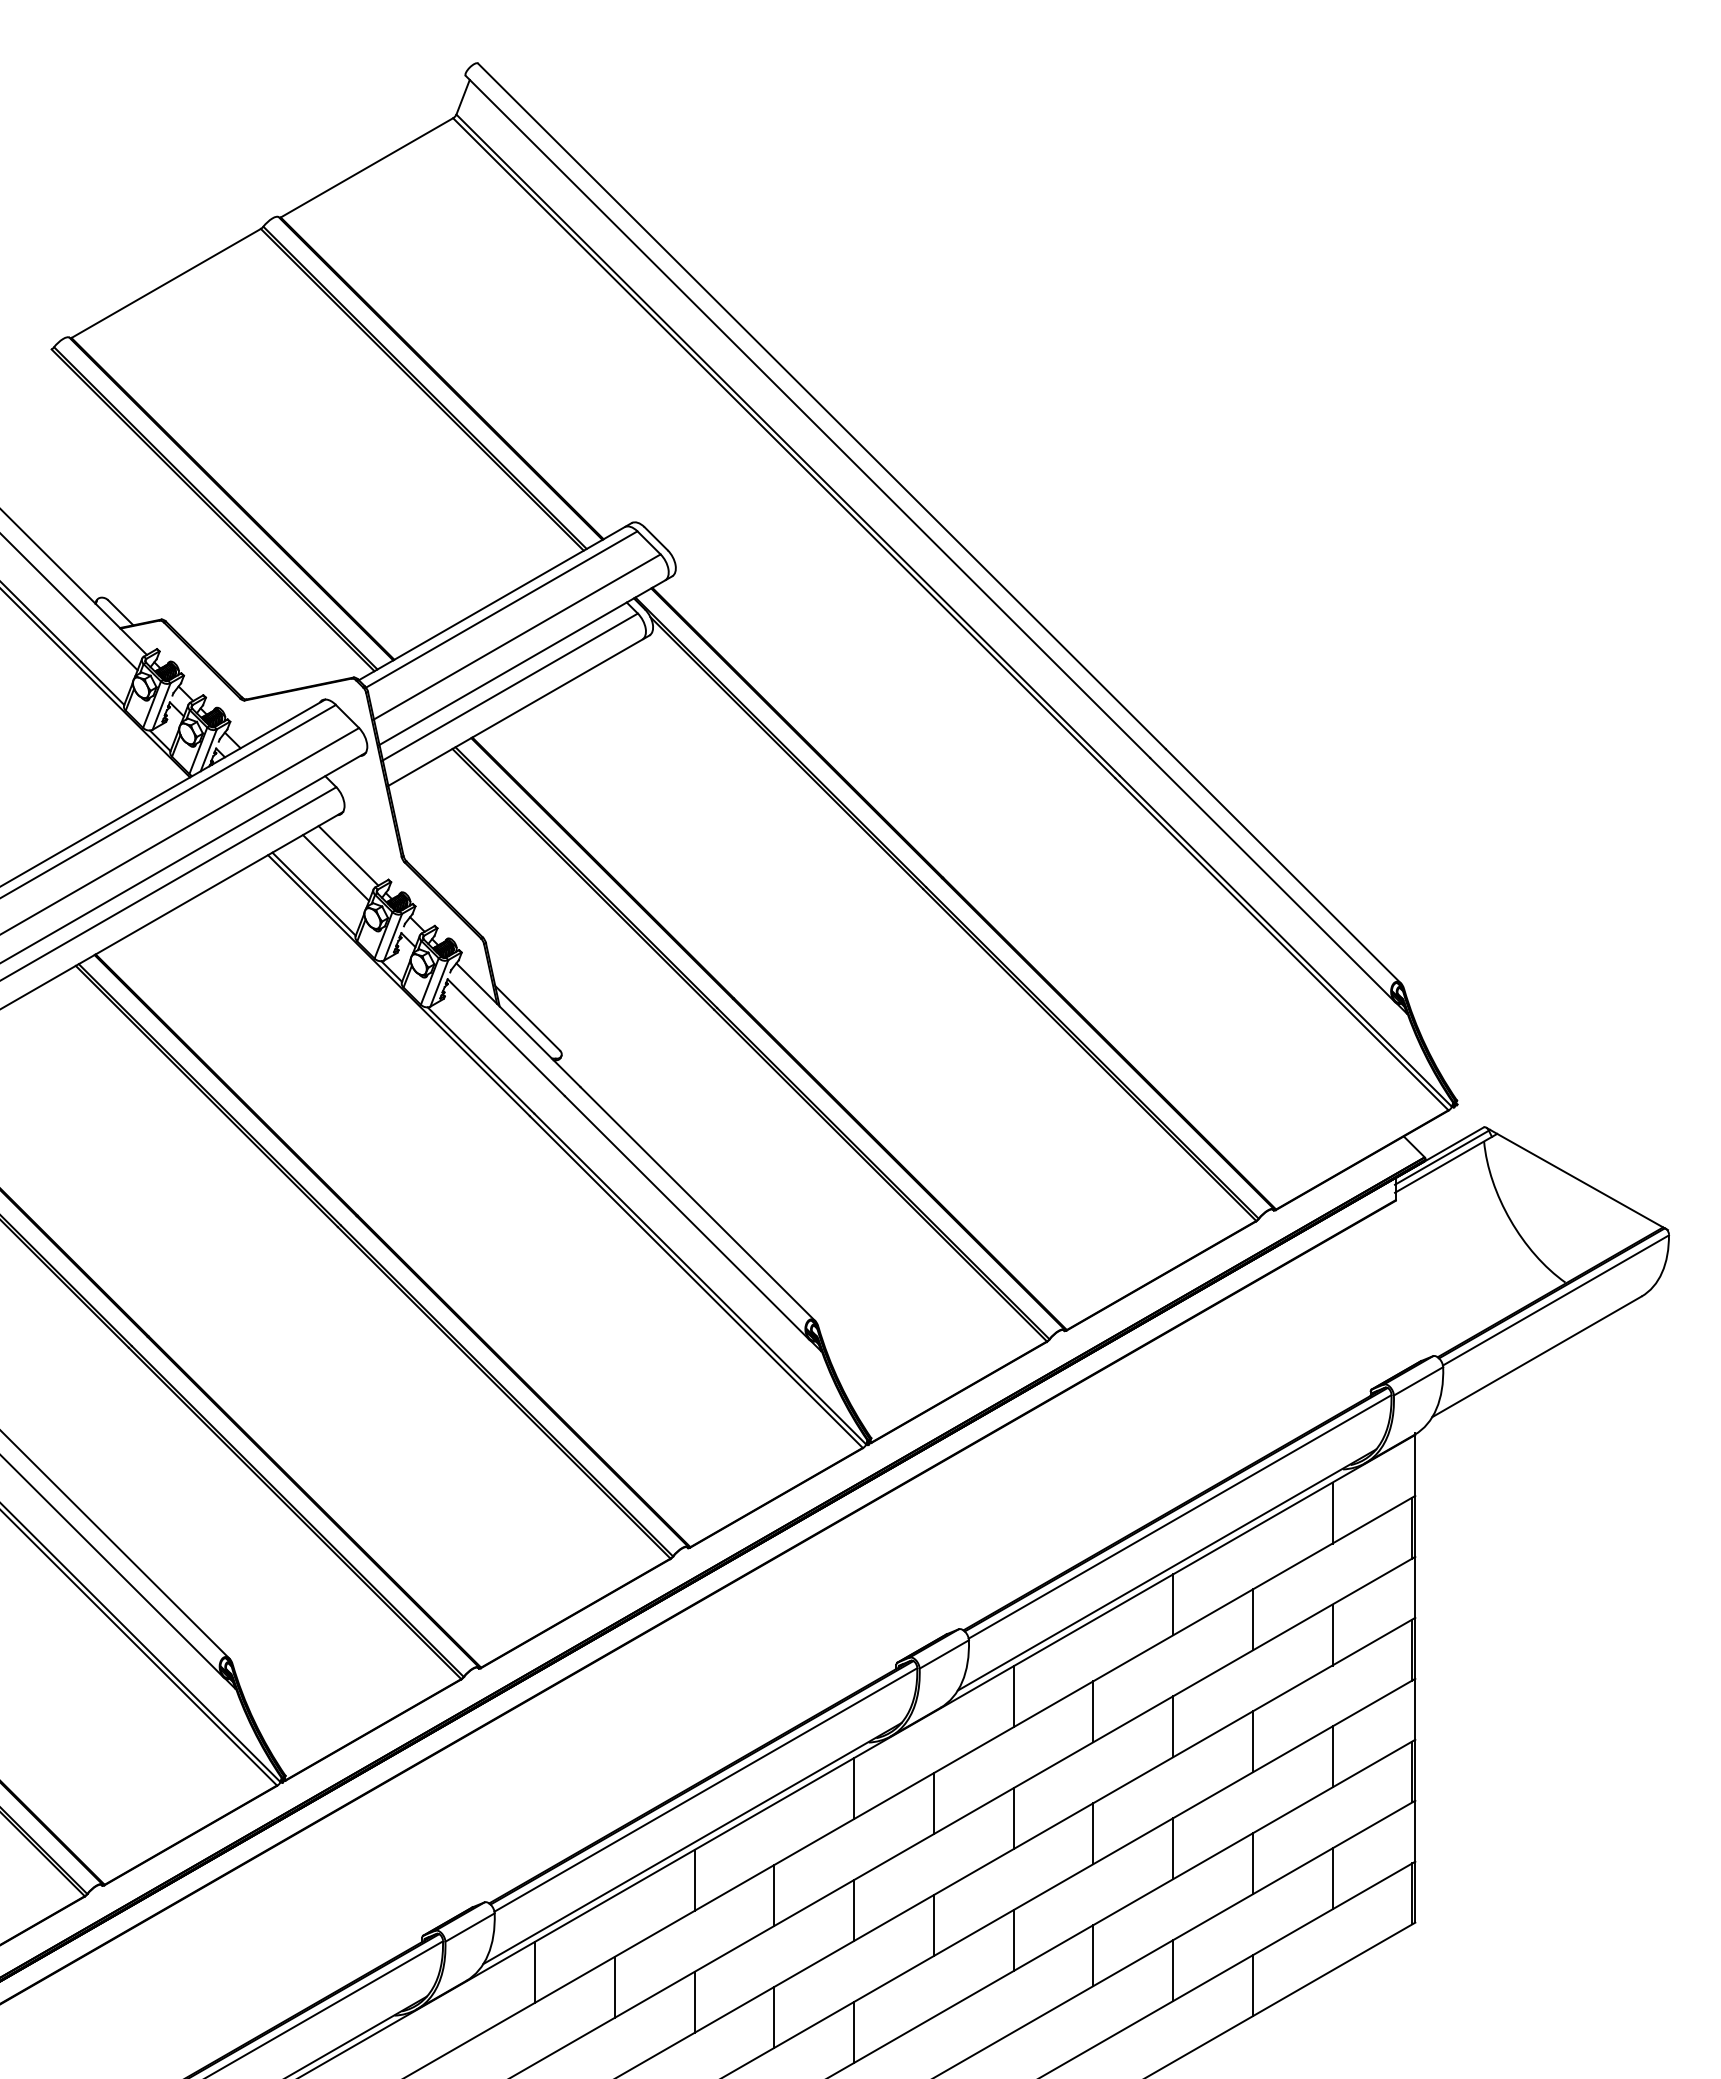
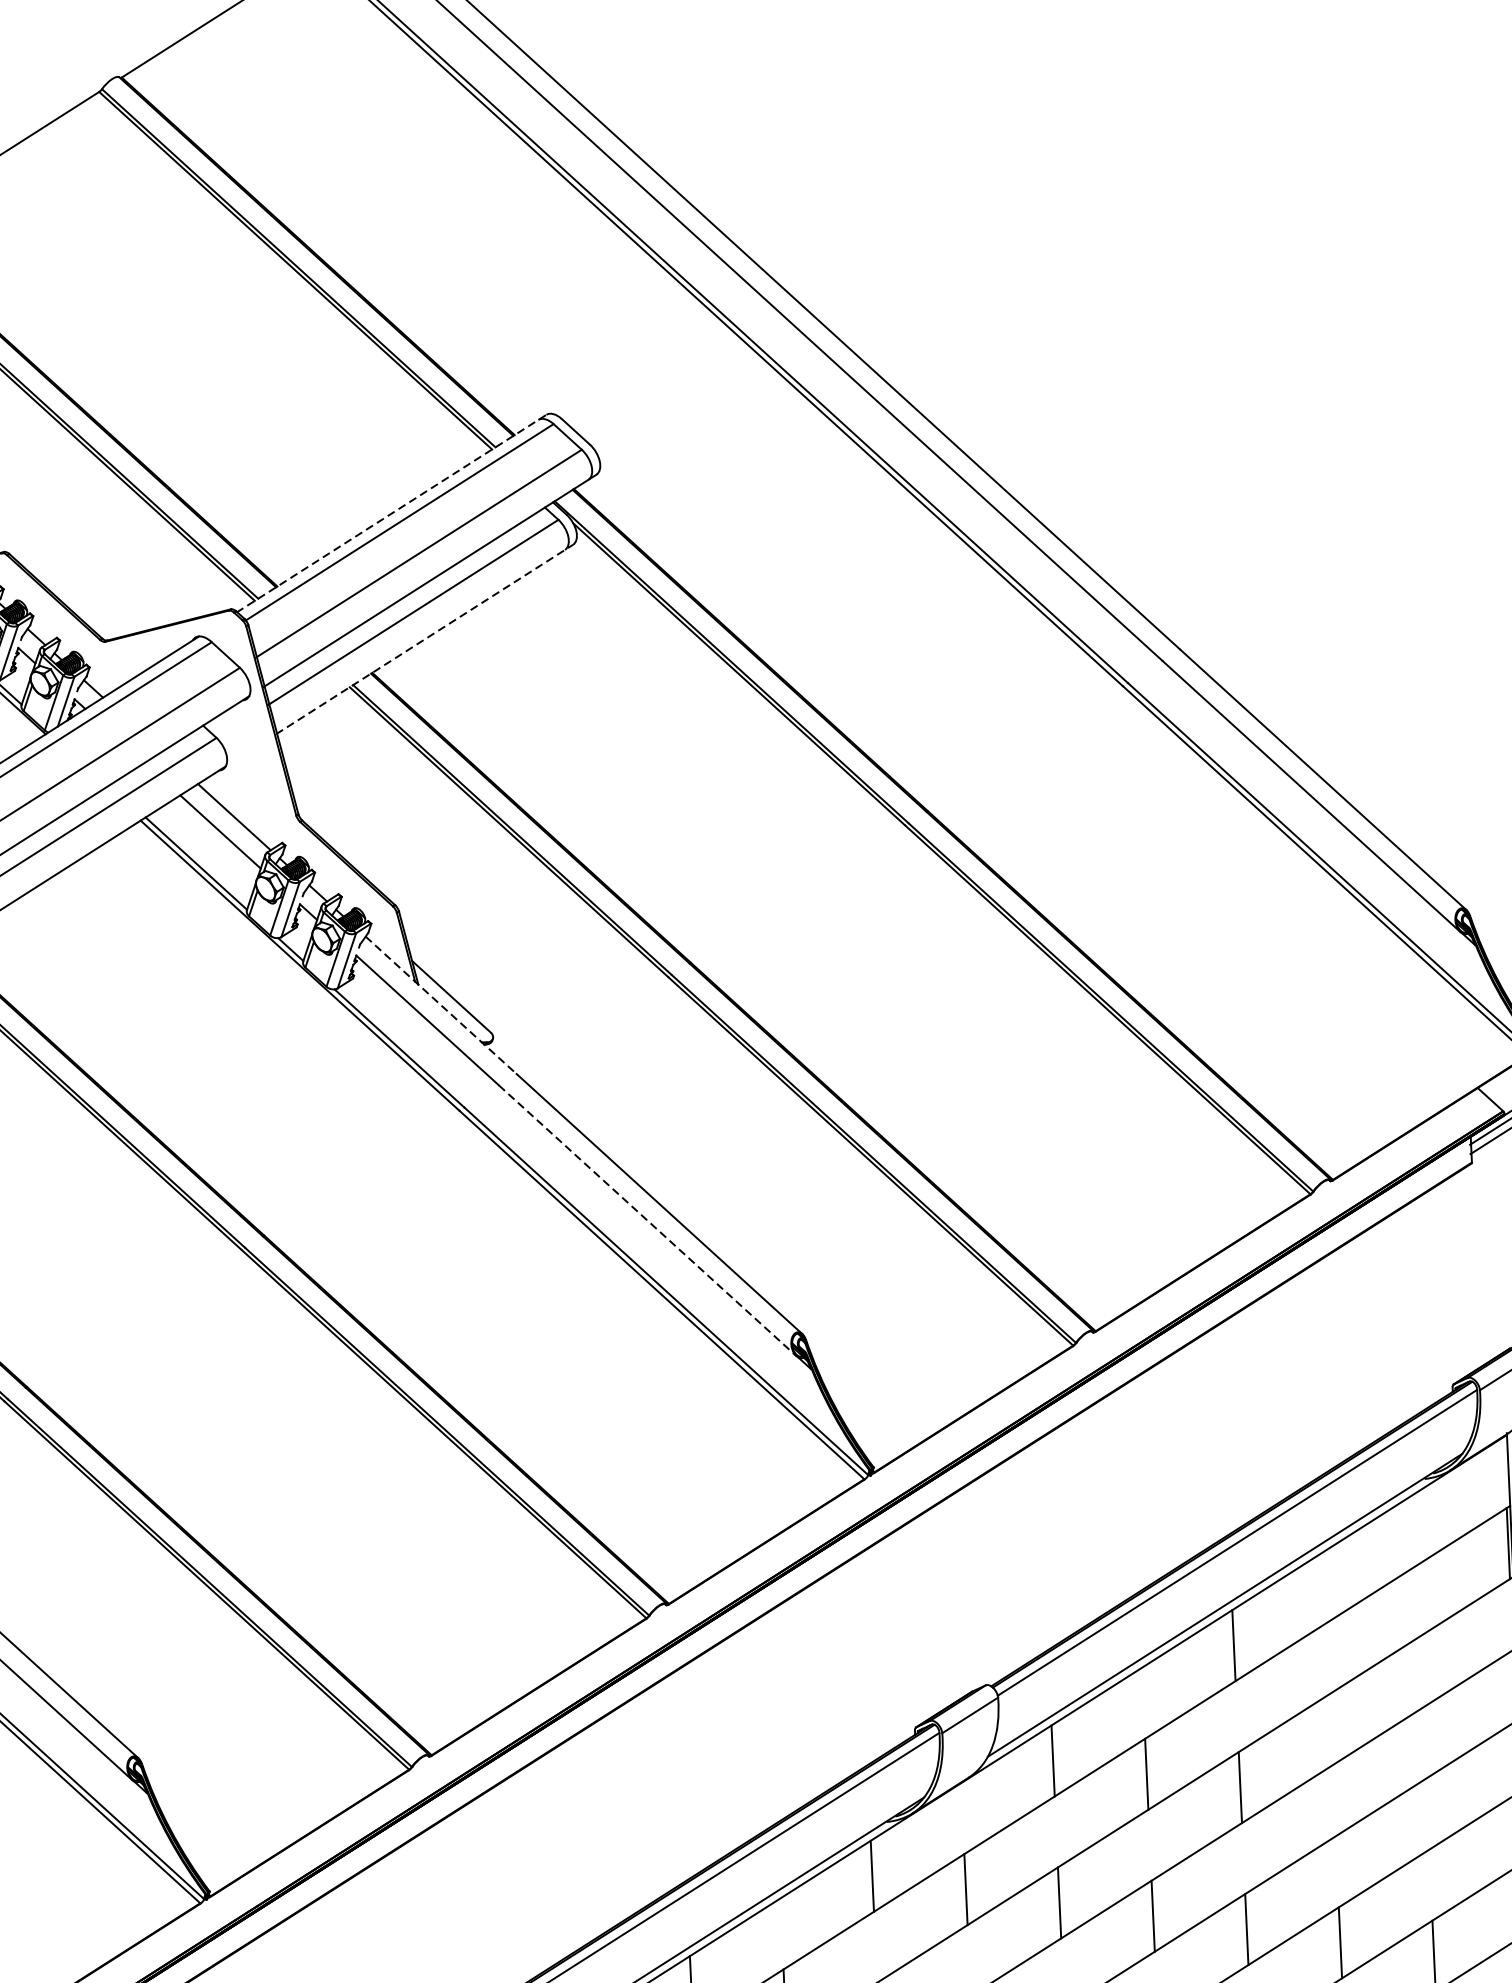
line: (494, 601) -> (390, 513), solid -> dashed
line: (518, 710) -> (424, 638), solid -> dashed
line: (518, 1025) -> (441, 1005), solid -> dashed
line: (687, 1217) -> (648, 1220), solid -> dashed
line: (1332, 1512) -> (1414, 1529), removed
line: (1252, 1619) -> (1327, 1658), removed
line: (1332, 1634) -> (1421, 1671), removed
line: (1252, 1741) -> (1333, 1800), removed
line: (1332, 1756) -> (1427, 1813), removed

